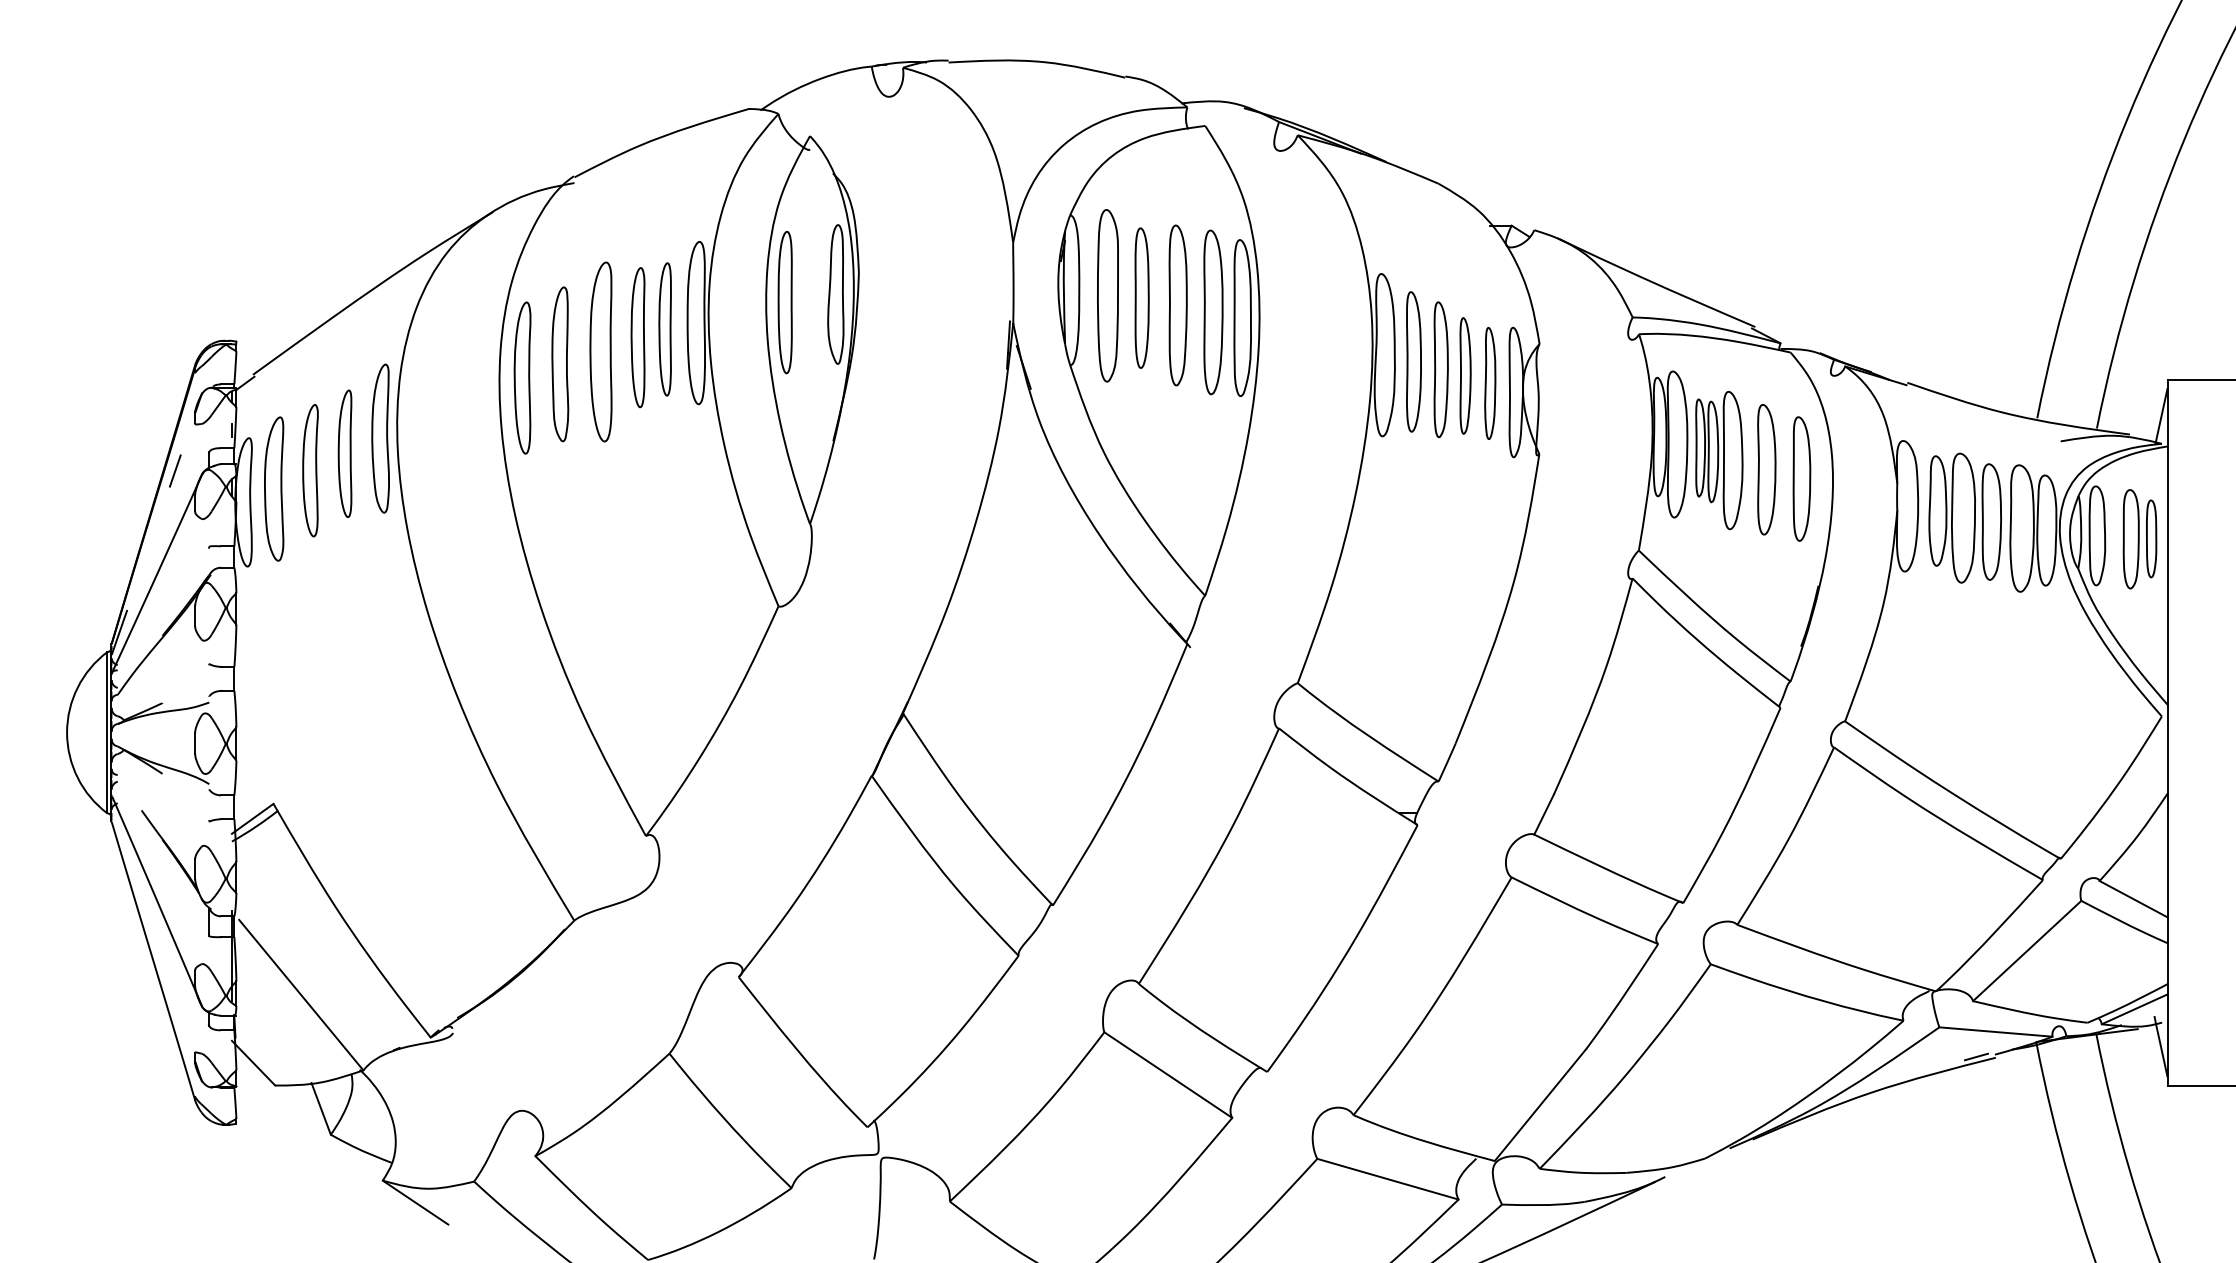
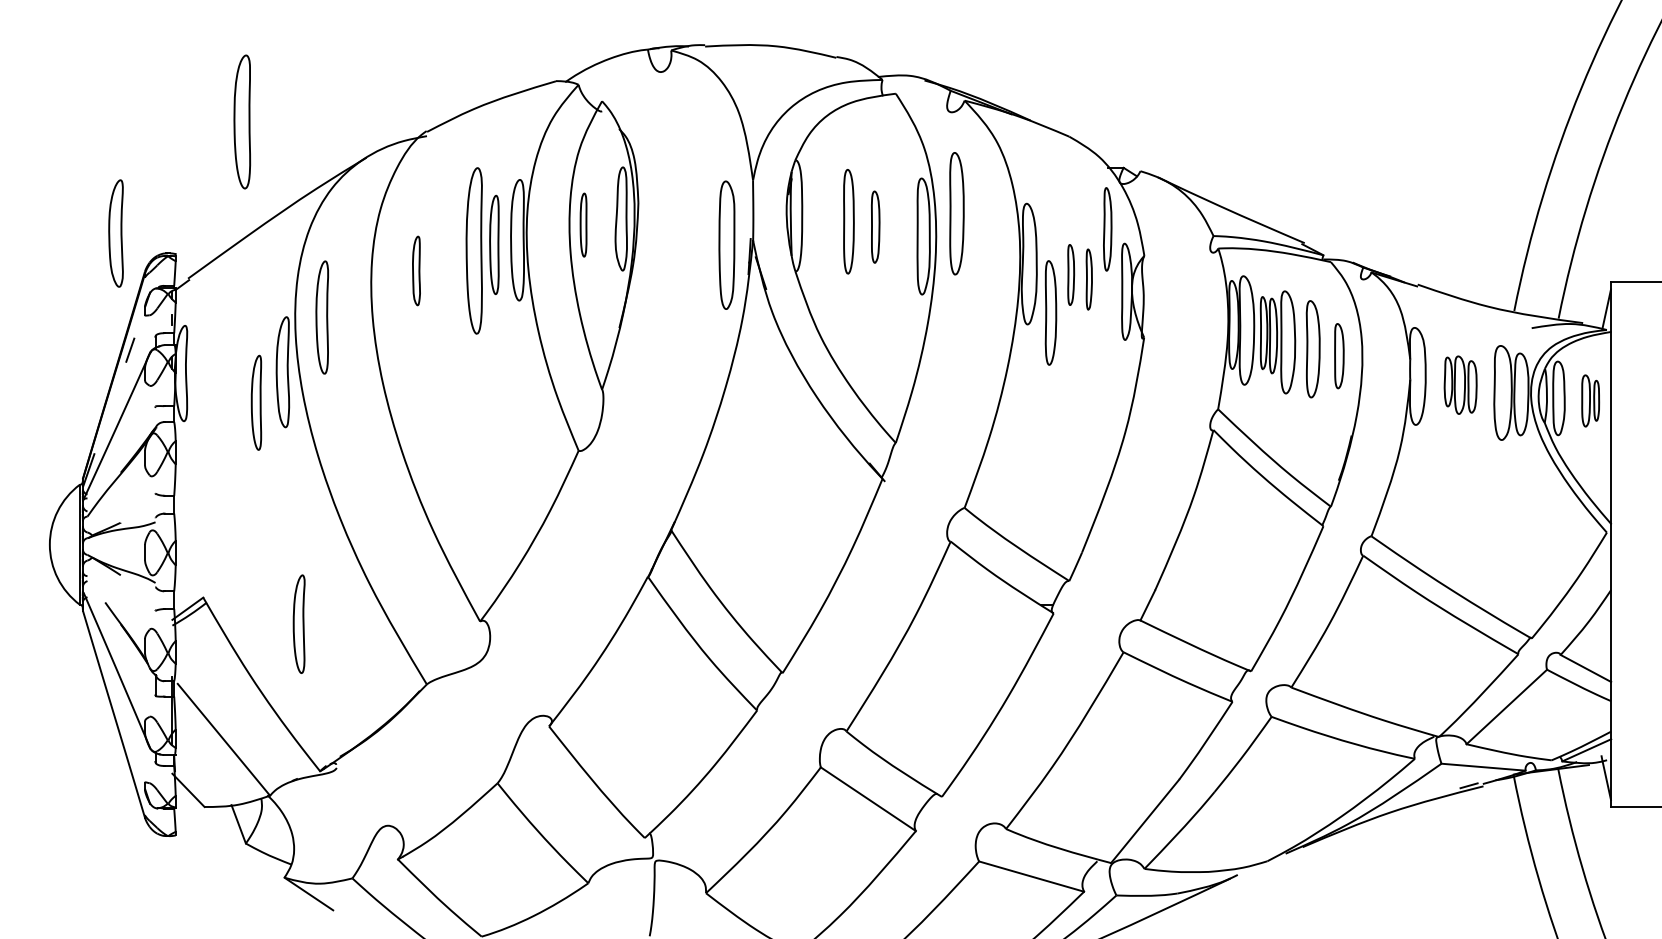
part: (1107, 295) -> (726, 245), moved
part: (784, 302) -> (583, 224), size x0.6
part: (1177, 305) -> (875, 227), size x0.6
part: (1213, 312) -> (956, 213), moved
part: (637, 337) -> (473, 250), size x1.6
part: (600, 351) -> (241, 121), moved
part: (1413, 361) -> (1050, 312), moved
part: (560, 364) -> (416, 271), size x0.6
part: (1440, 369) -> (1070, 274), size x0.6
part: (1465, 375) -> (1089, 279), size x0.7
part: (522, 377) -> (322, 317), moved
part: (1490, 383) -> (1107, 229), moved
part: (380, 438) -> (282, 372), moved
part: (344, 453) -> (256, 402), moved
part: (310, 470) -> (299, 624), moved
part: (1801, 478) -> (1339, 355), size x0.7
part: (274, 488) -> (116, 233), moved
part: (1964, 517) -> (1460, 384), size x0.6
part: (2139, 539) -> (1590, 401), size x0.7

